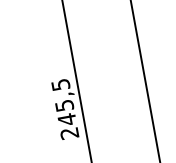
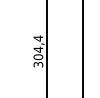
text: (65, 108) -> (38, 51), 245,5 -> 304,4

